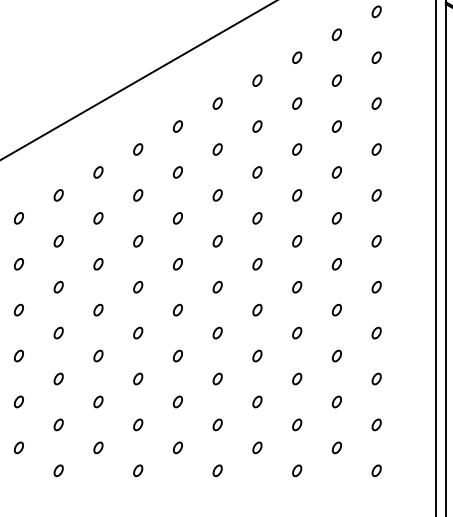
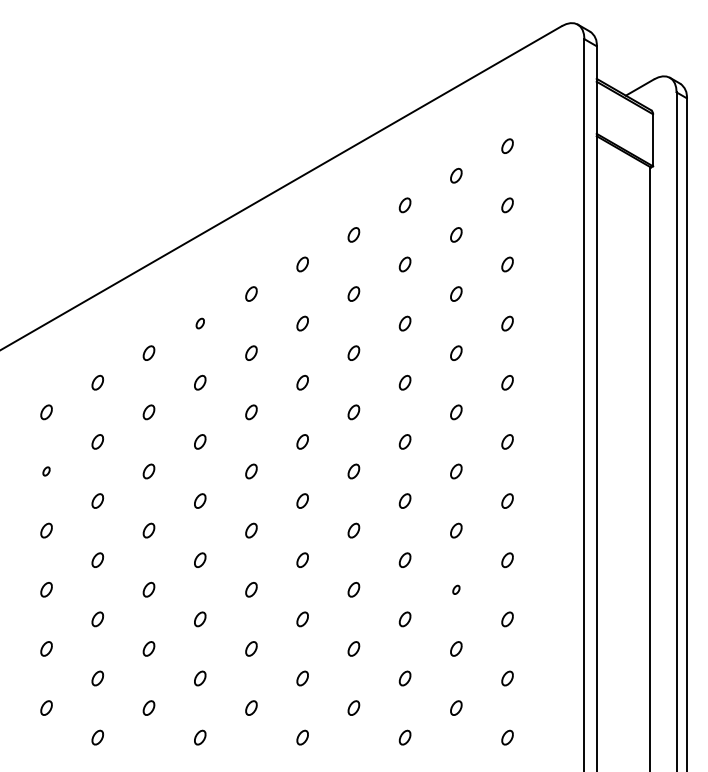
part: (138, 149) -> (200, 323), size x0.7
part: (18, 264) -> (46, 471), size x0.6
part: (337, 355) -> (456, 589), size x0.6

